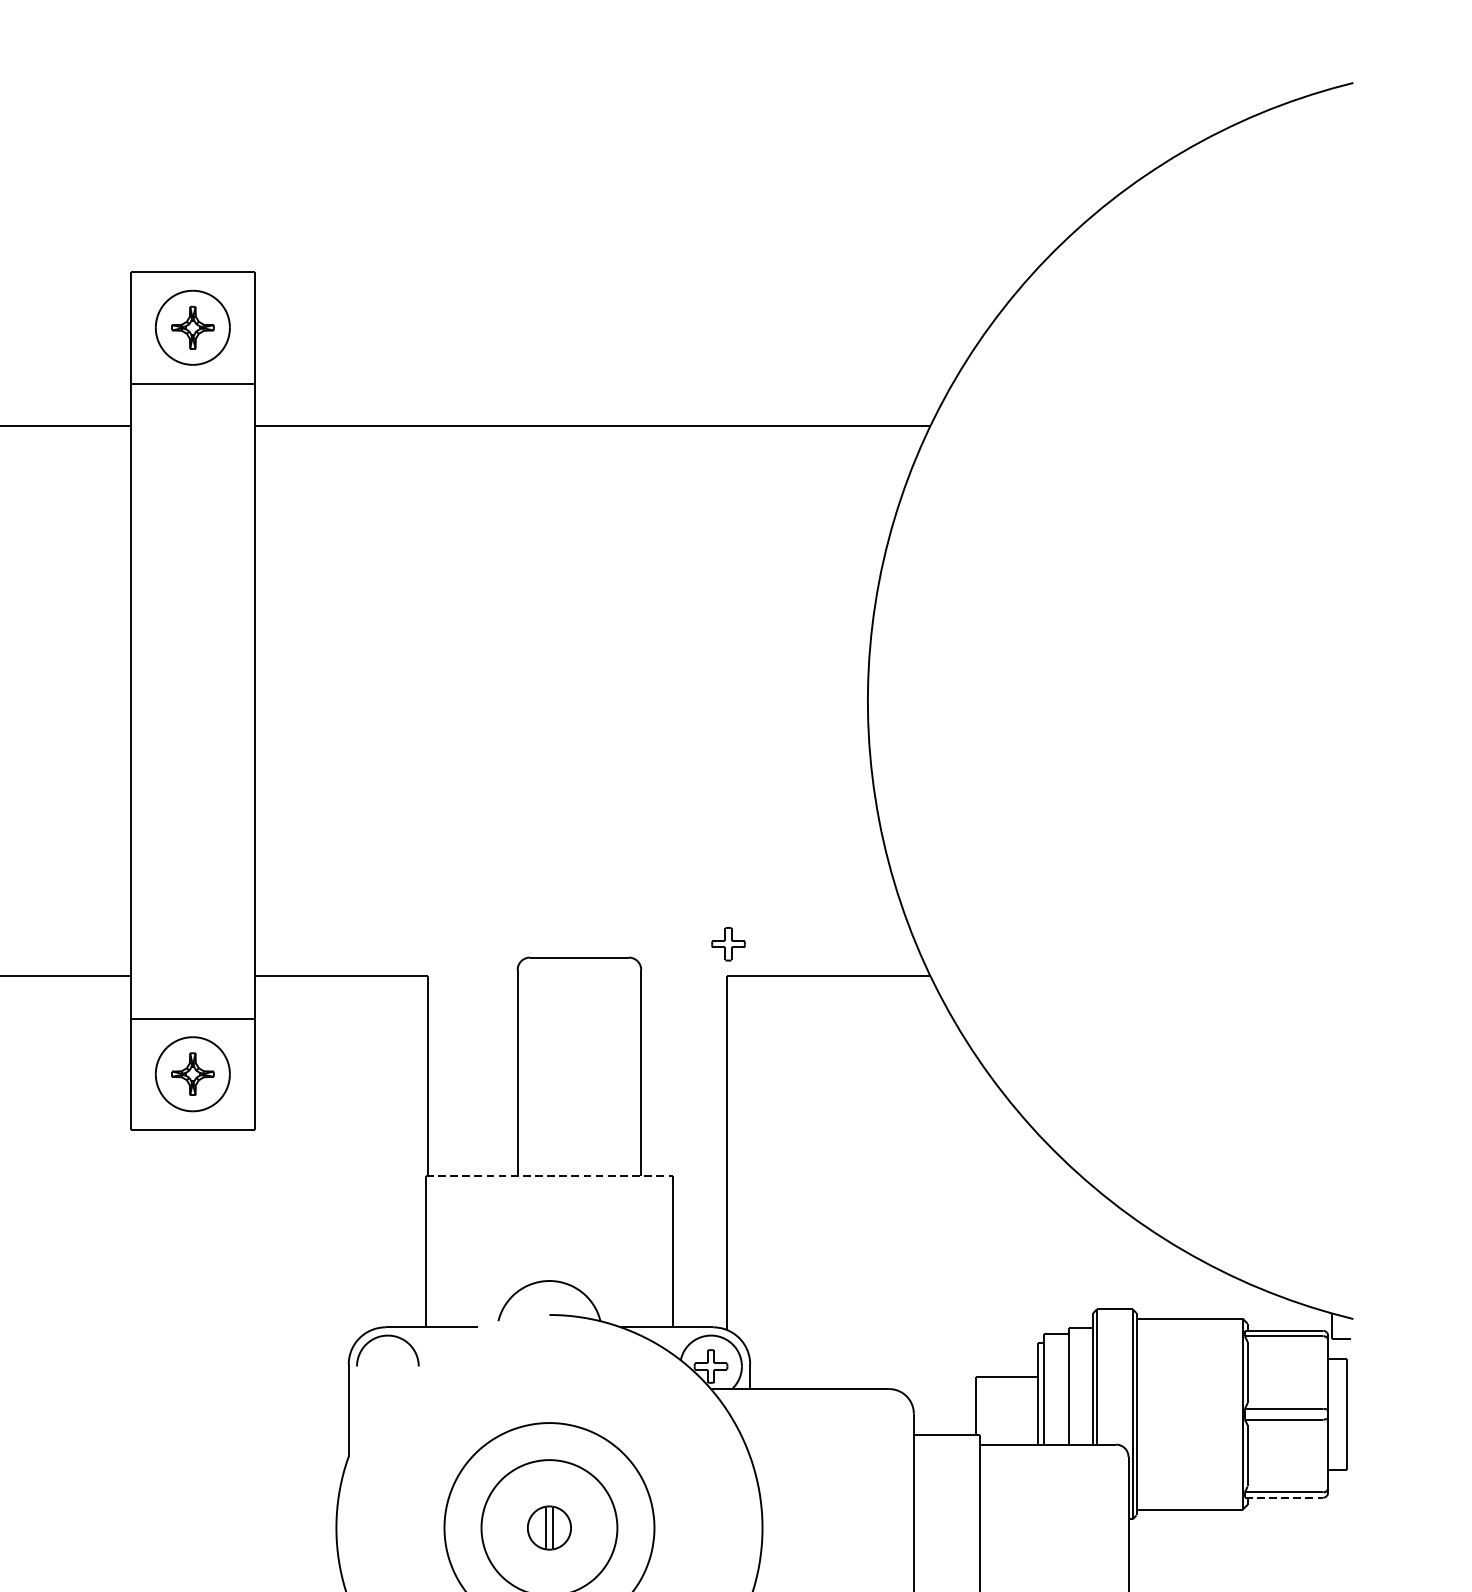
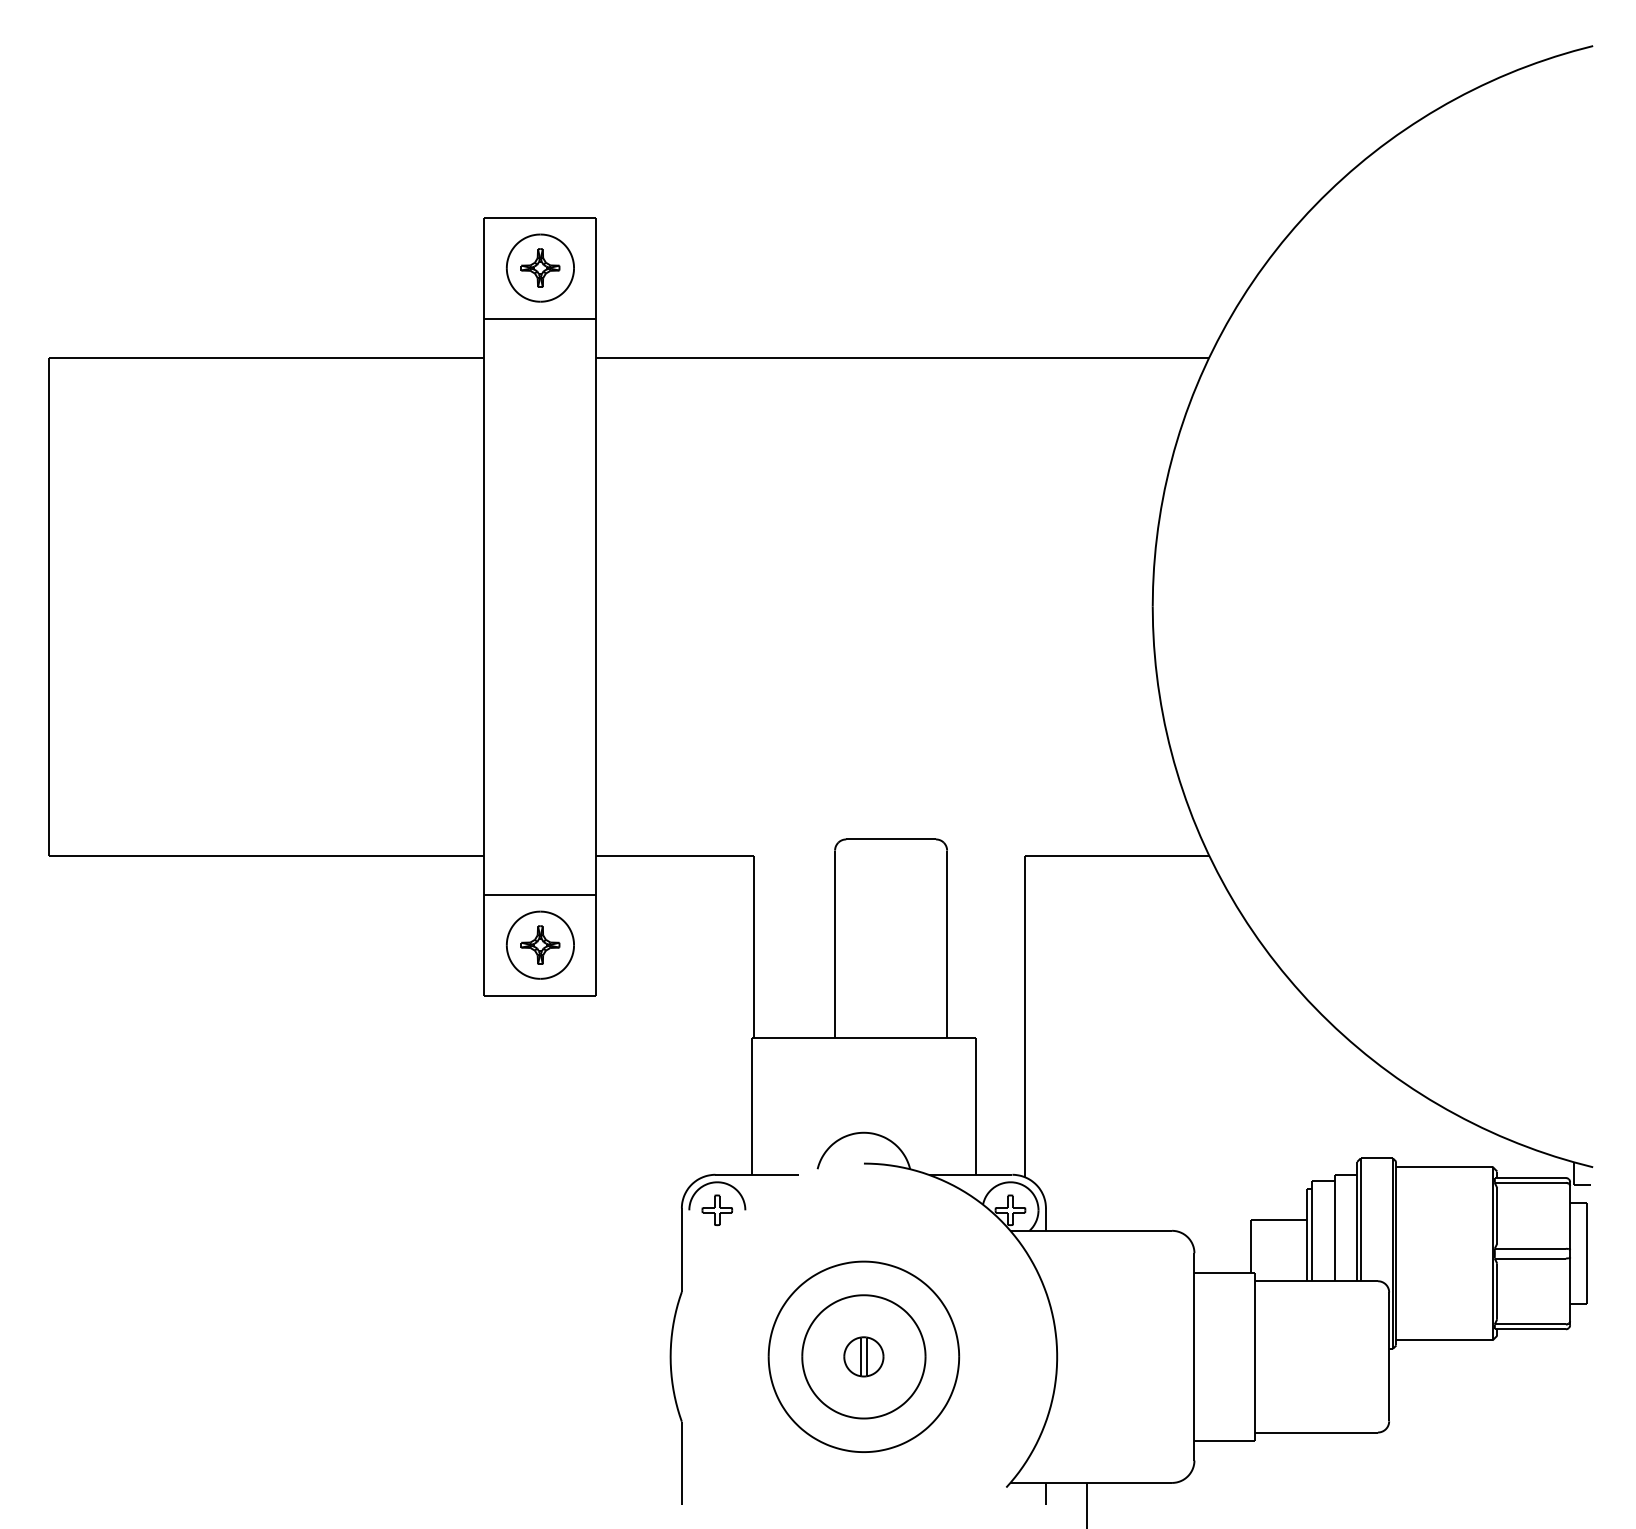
part: (728, 944) -> (717, 1210), moved
line: (550, 1175) -> (864, 1037), dashed -> solid
line: (1284, 1497) -> (1530, 1329), dashed -> solid

